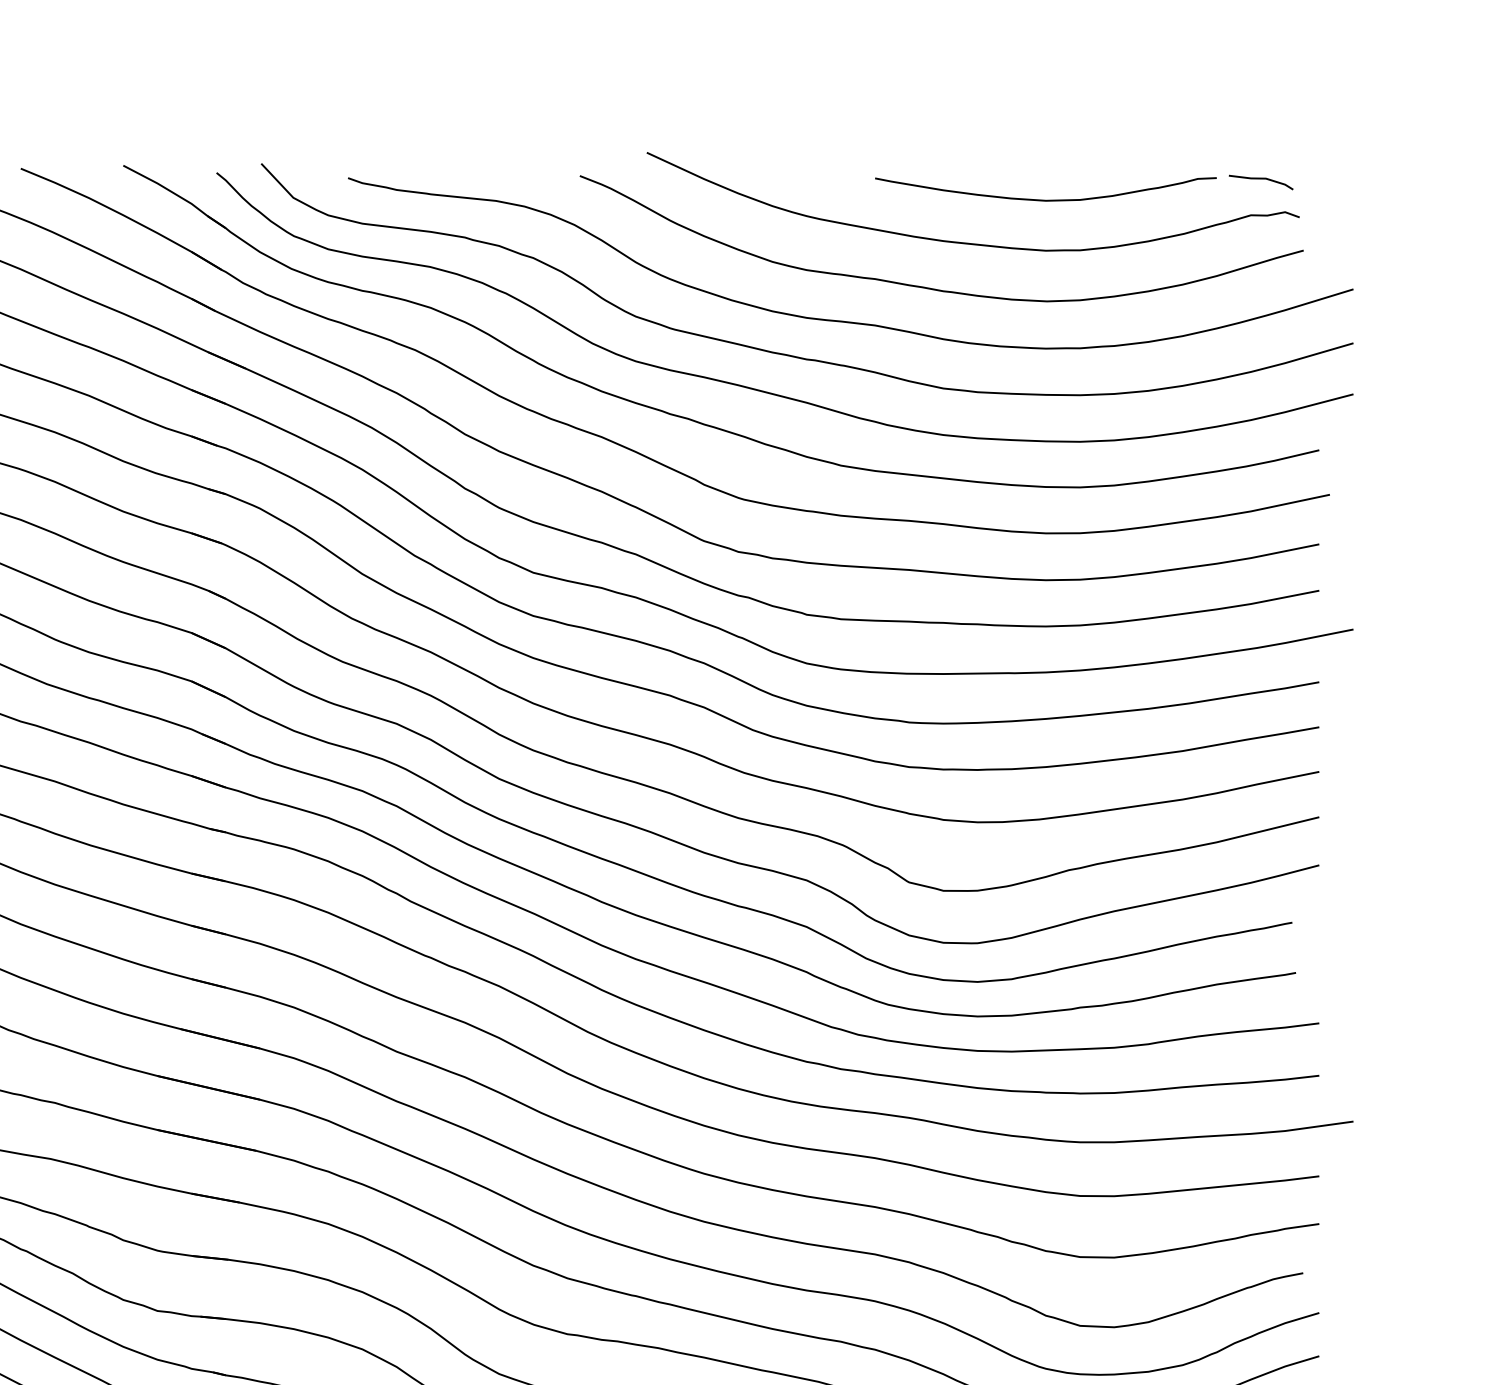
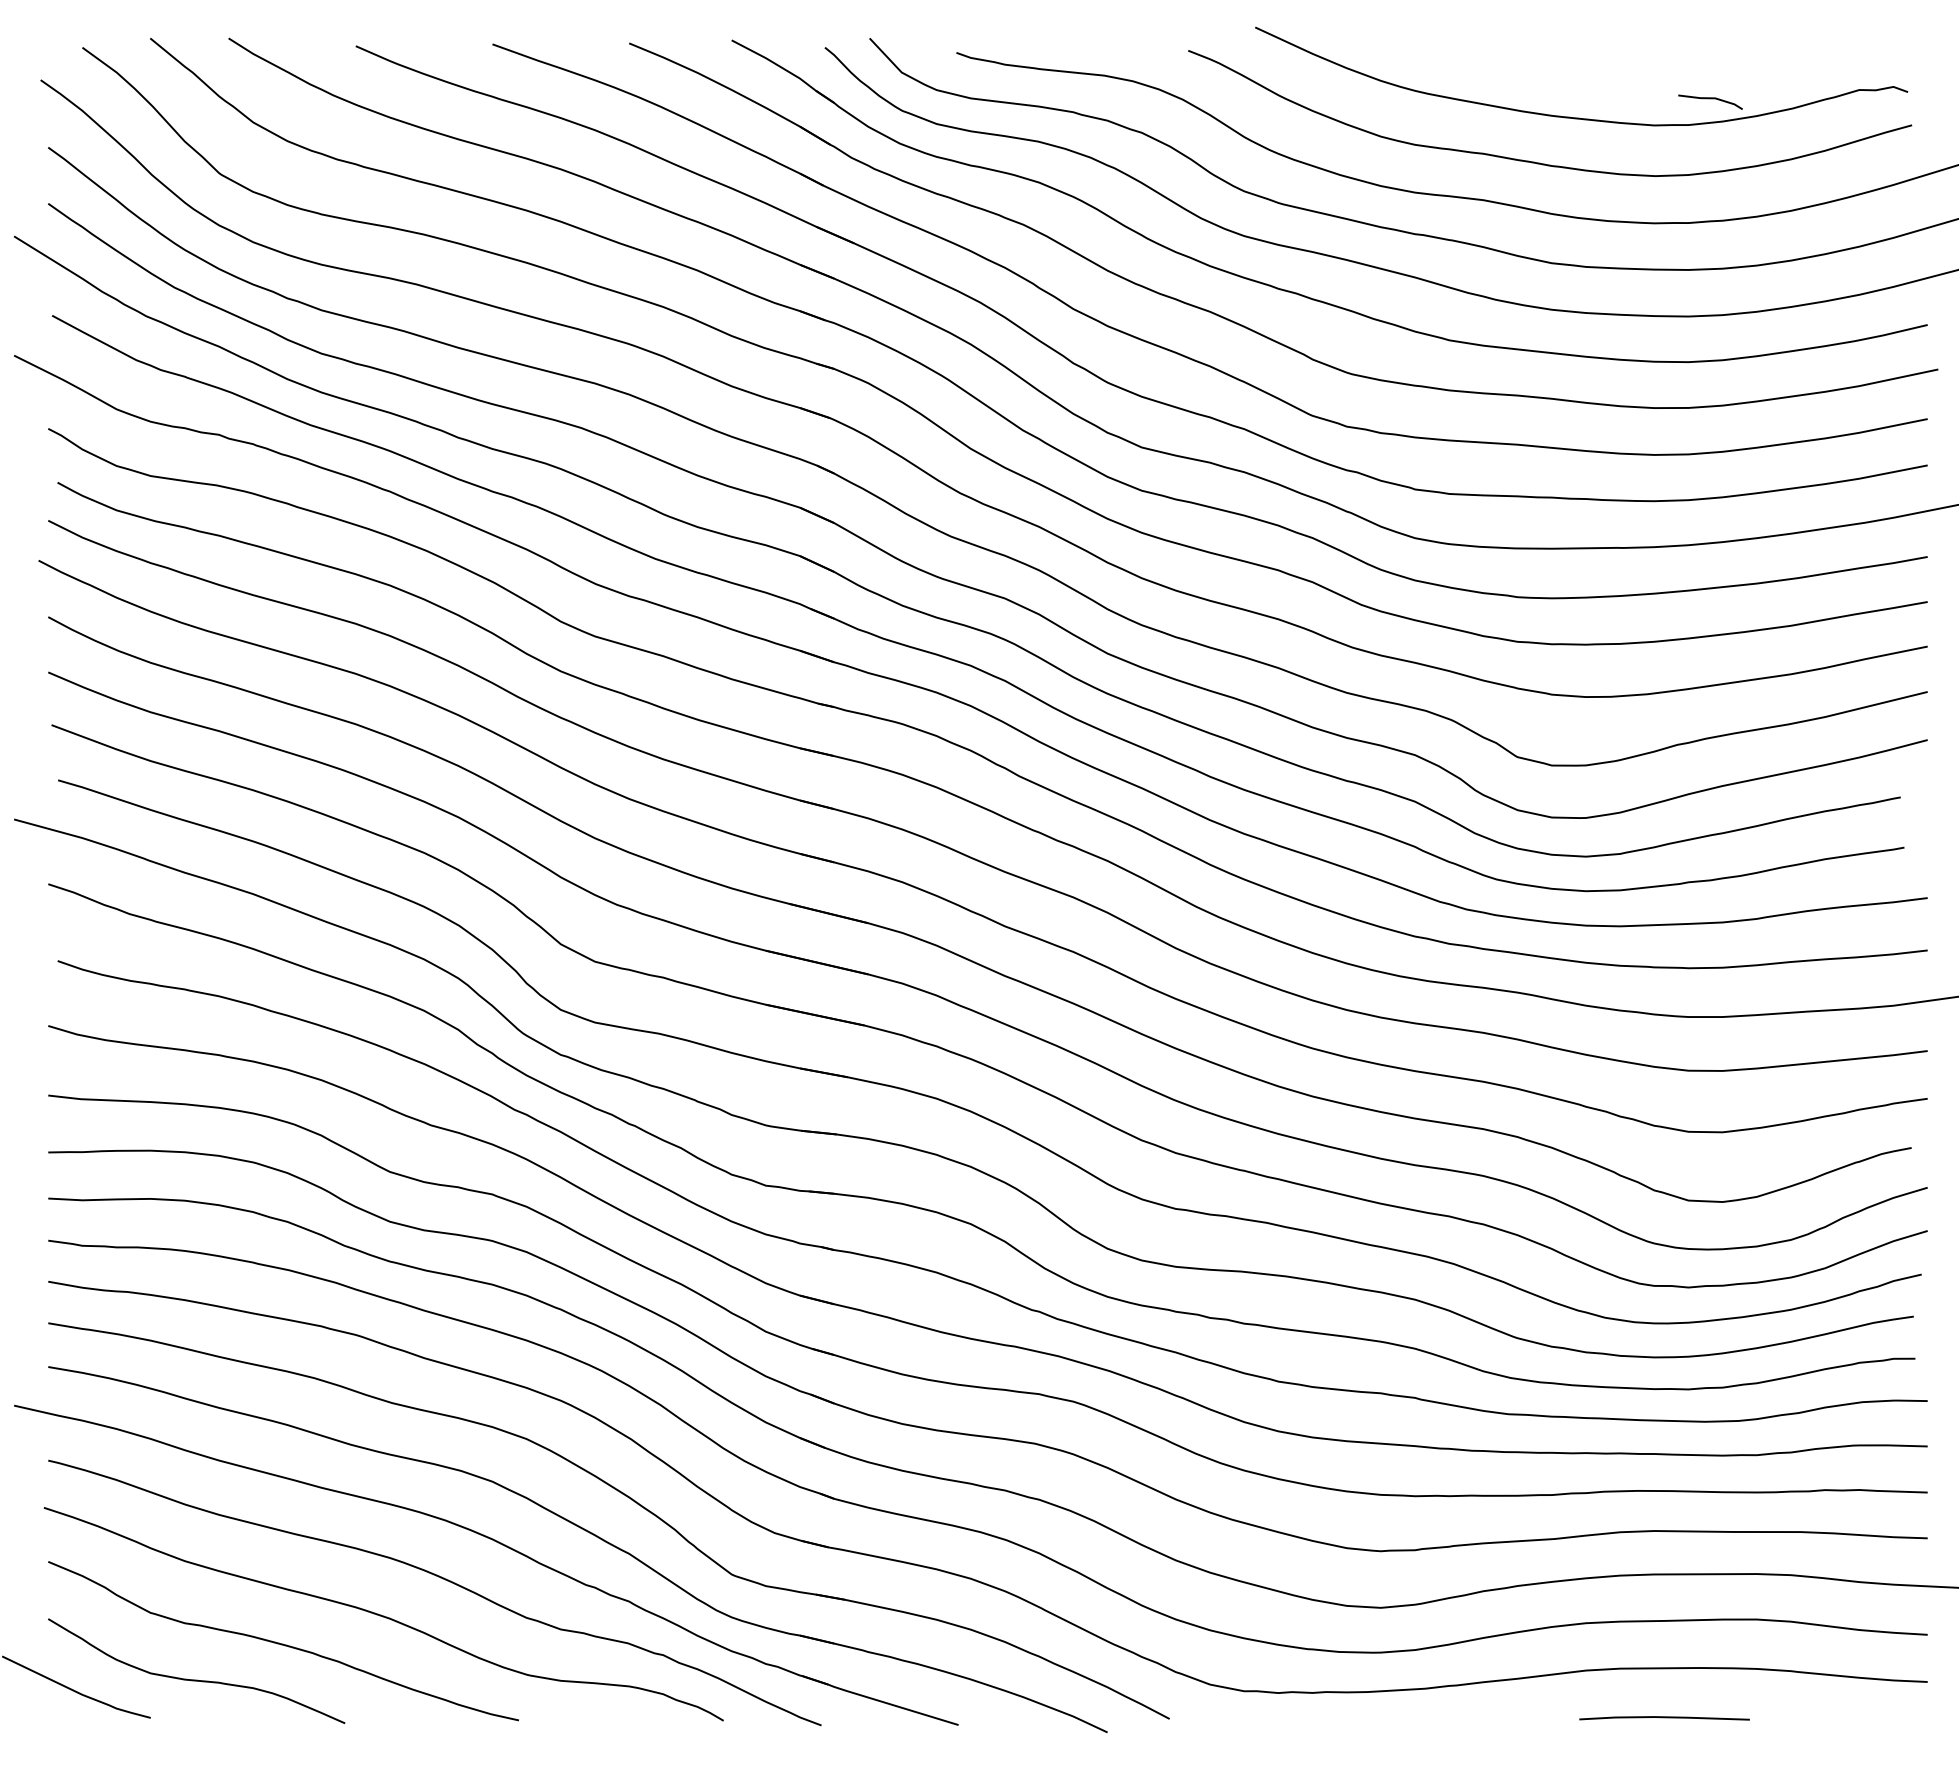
line: (1261, 179) -> (1710, 99), moved
curve: (1046, 199) -> (1654, 74), removed

